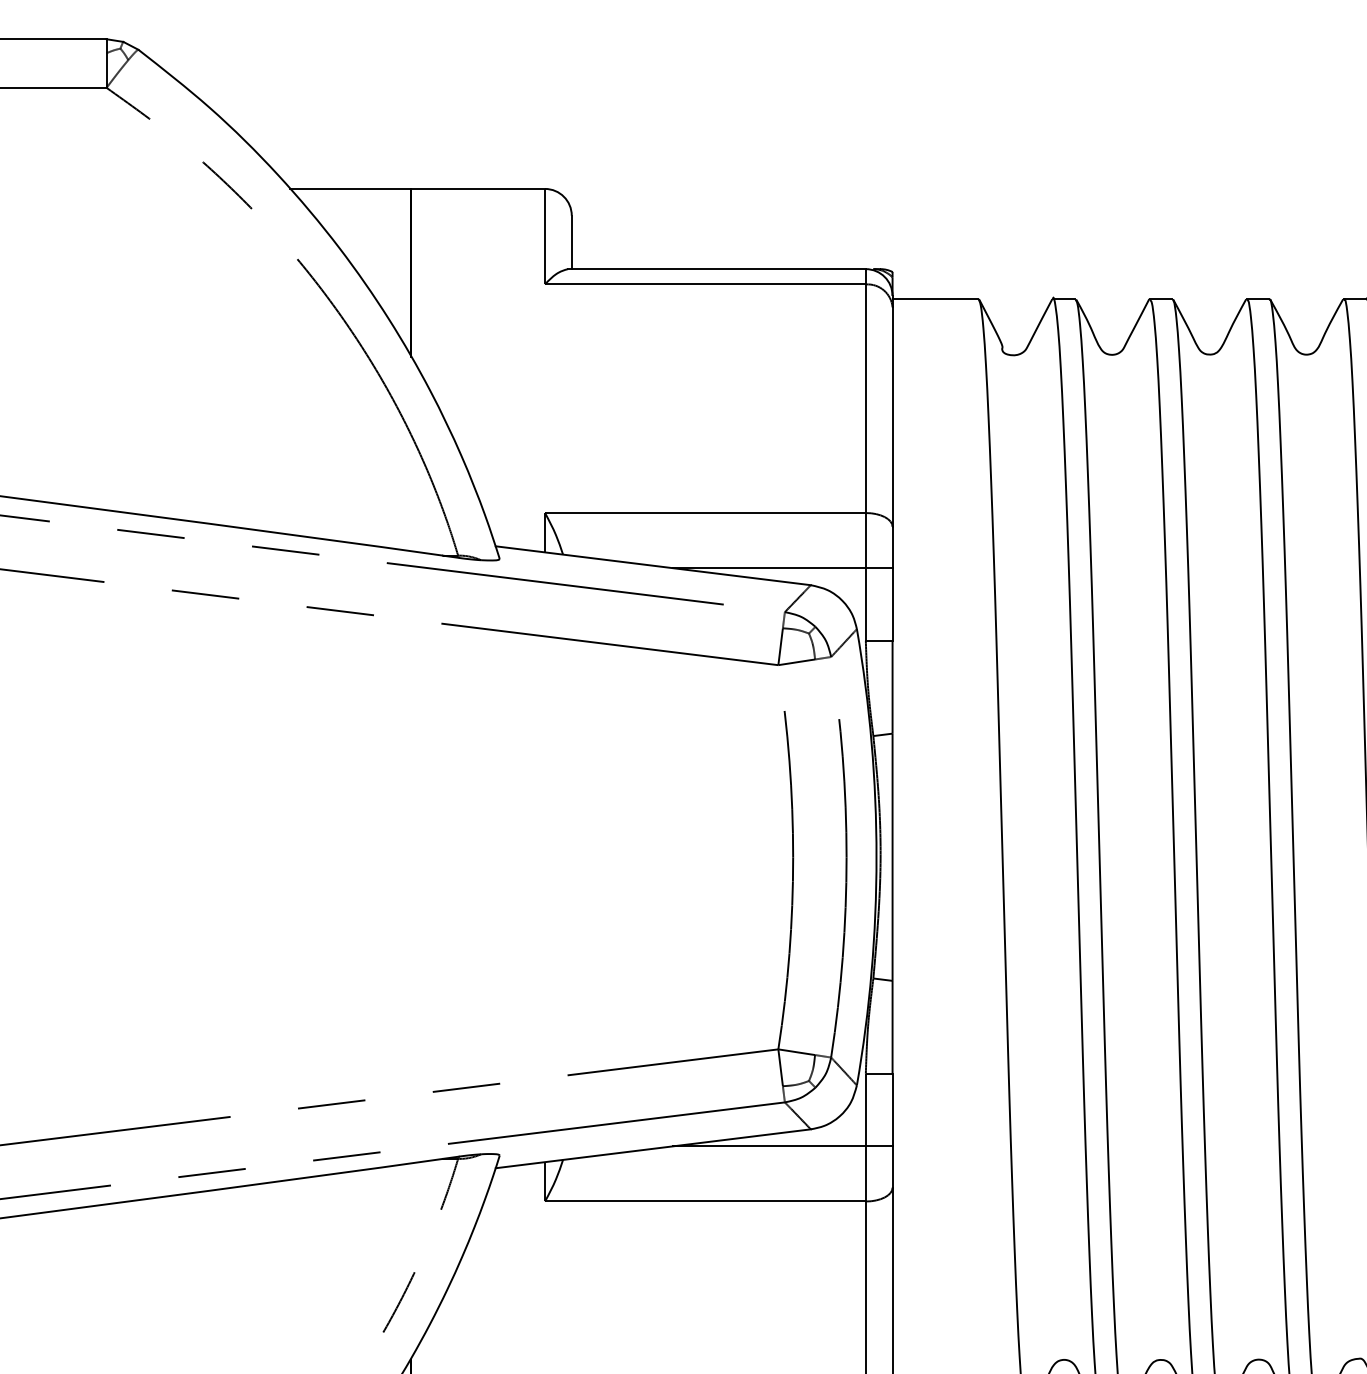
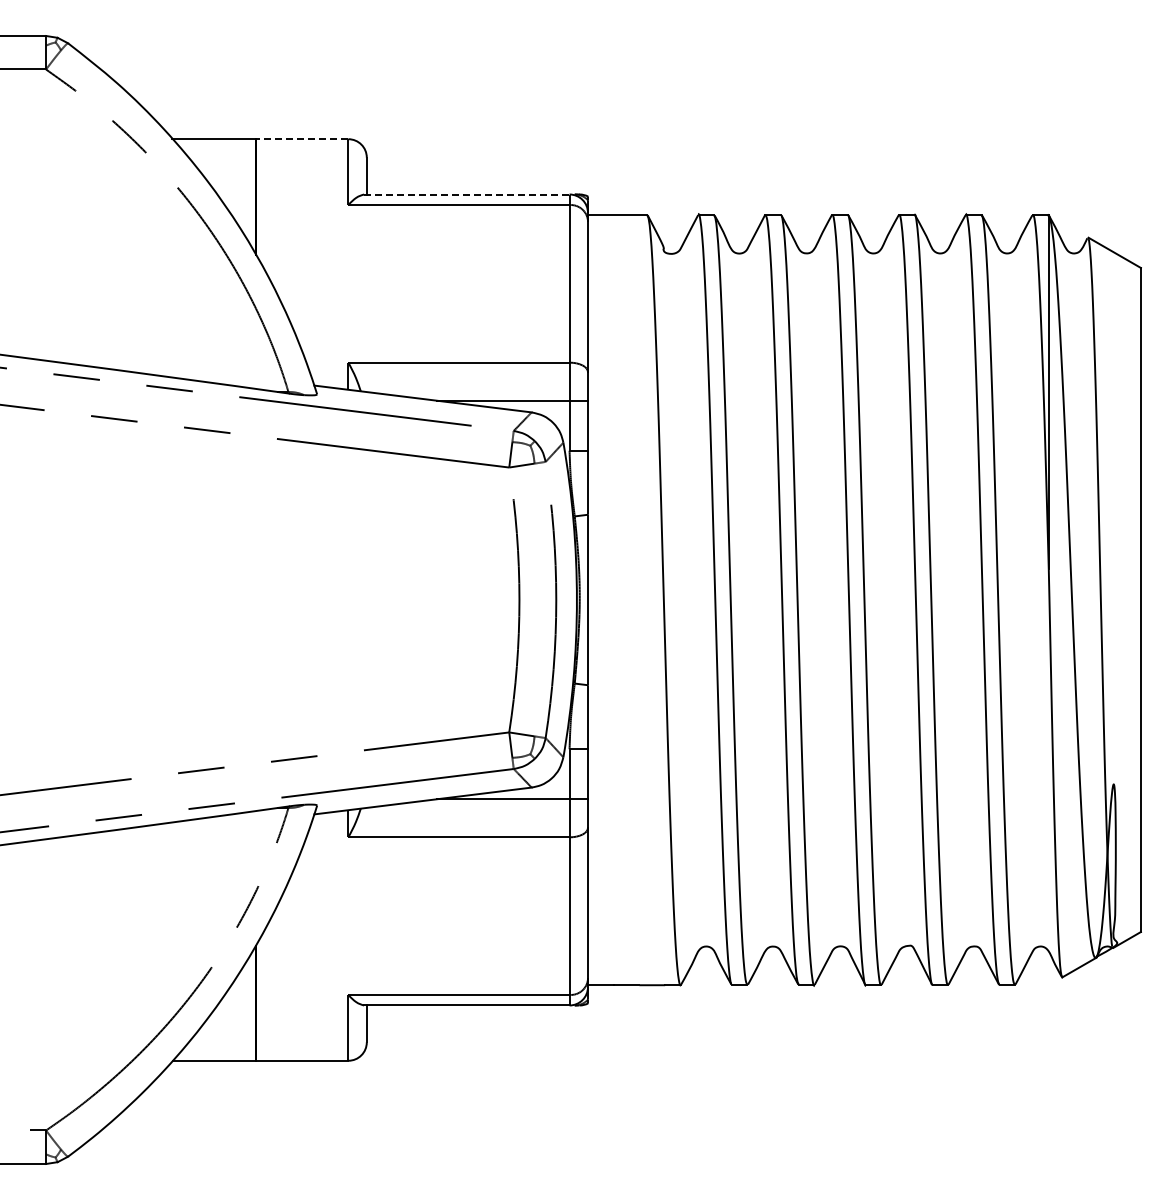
line: (477, 189) -> (301, 139), solid -> dashed
line: (716, 269) -> (466, 194), solid -> dashed

